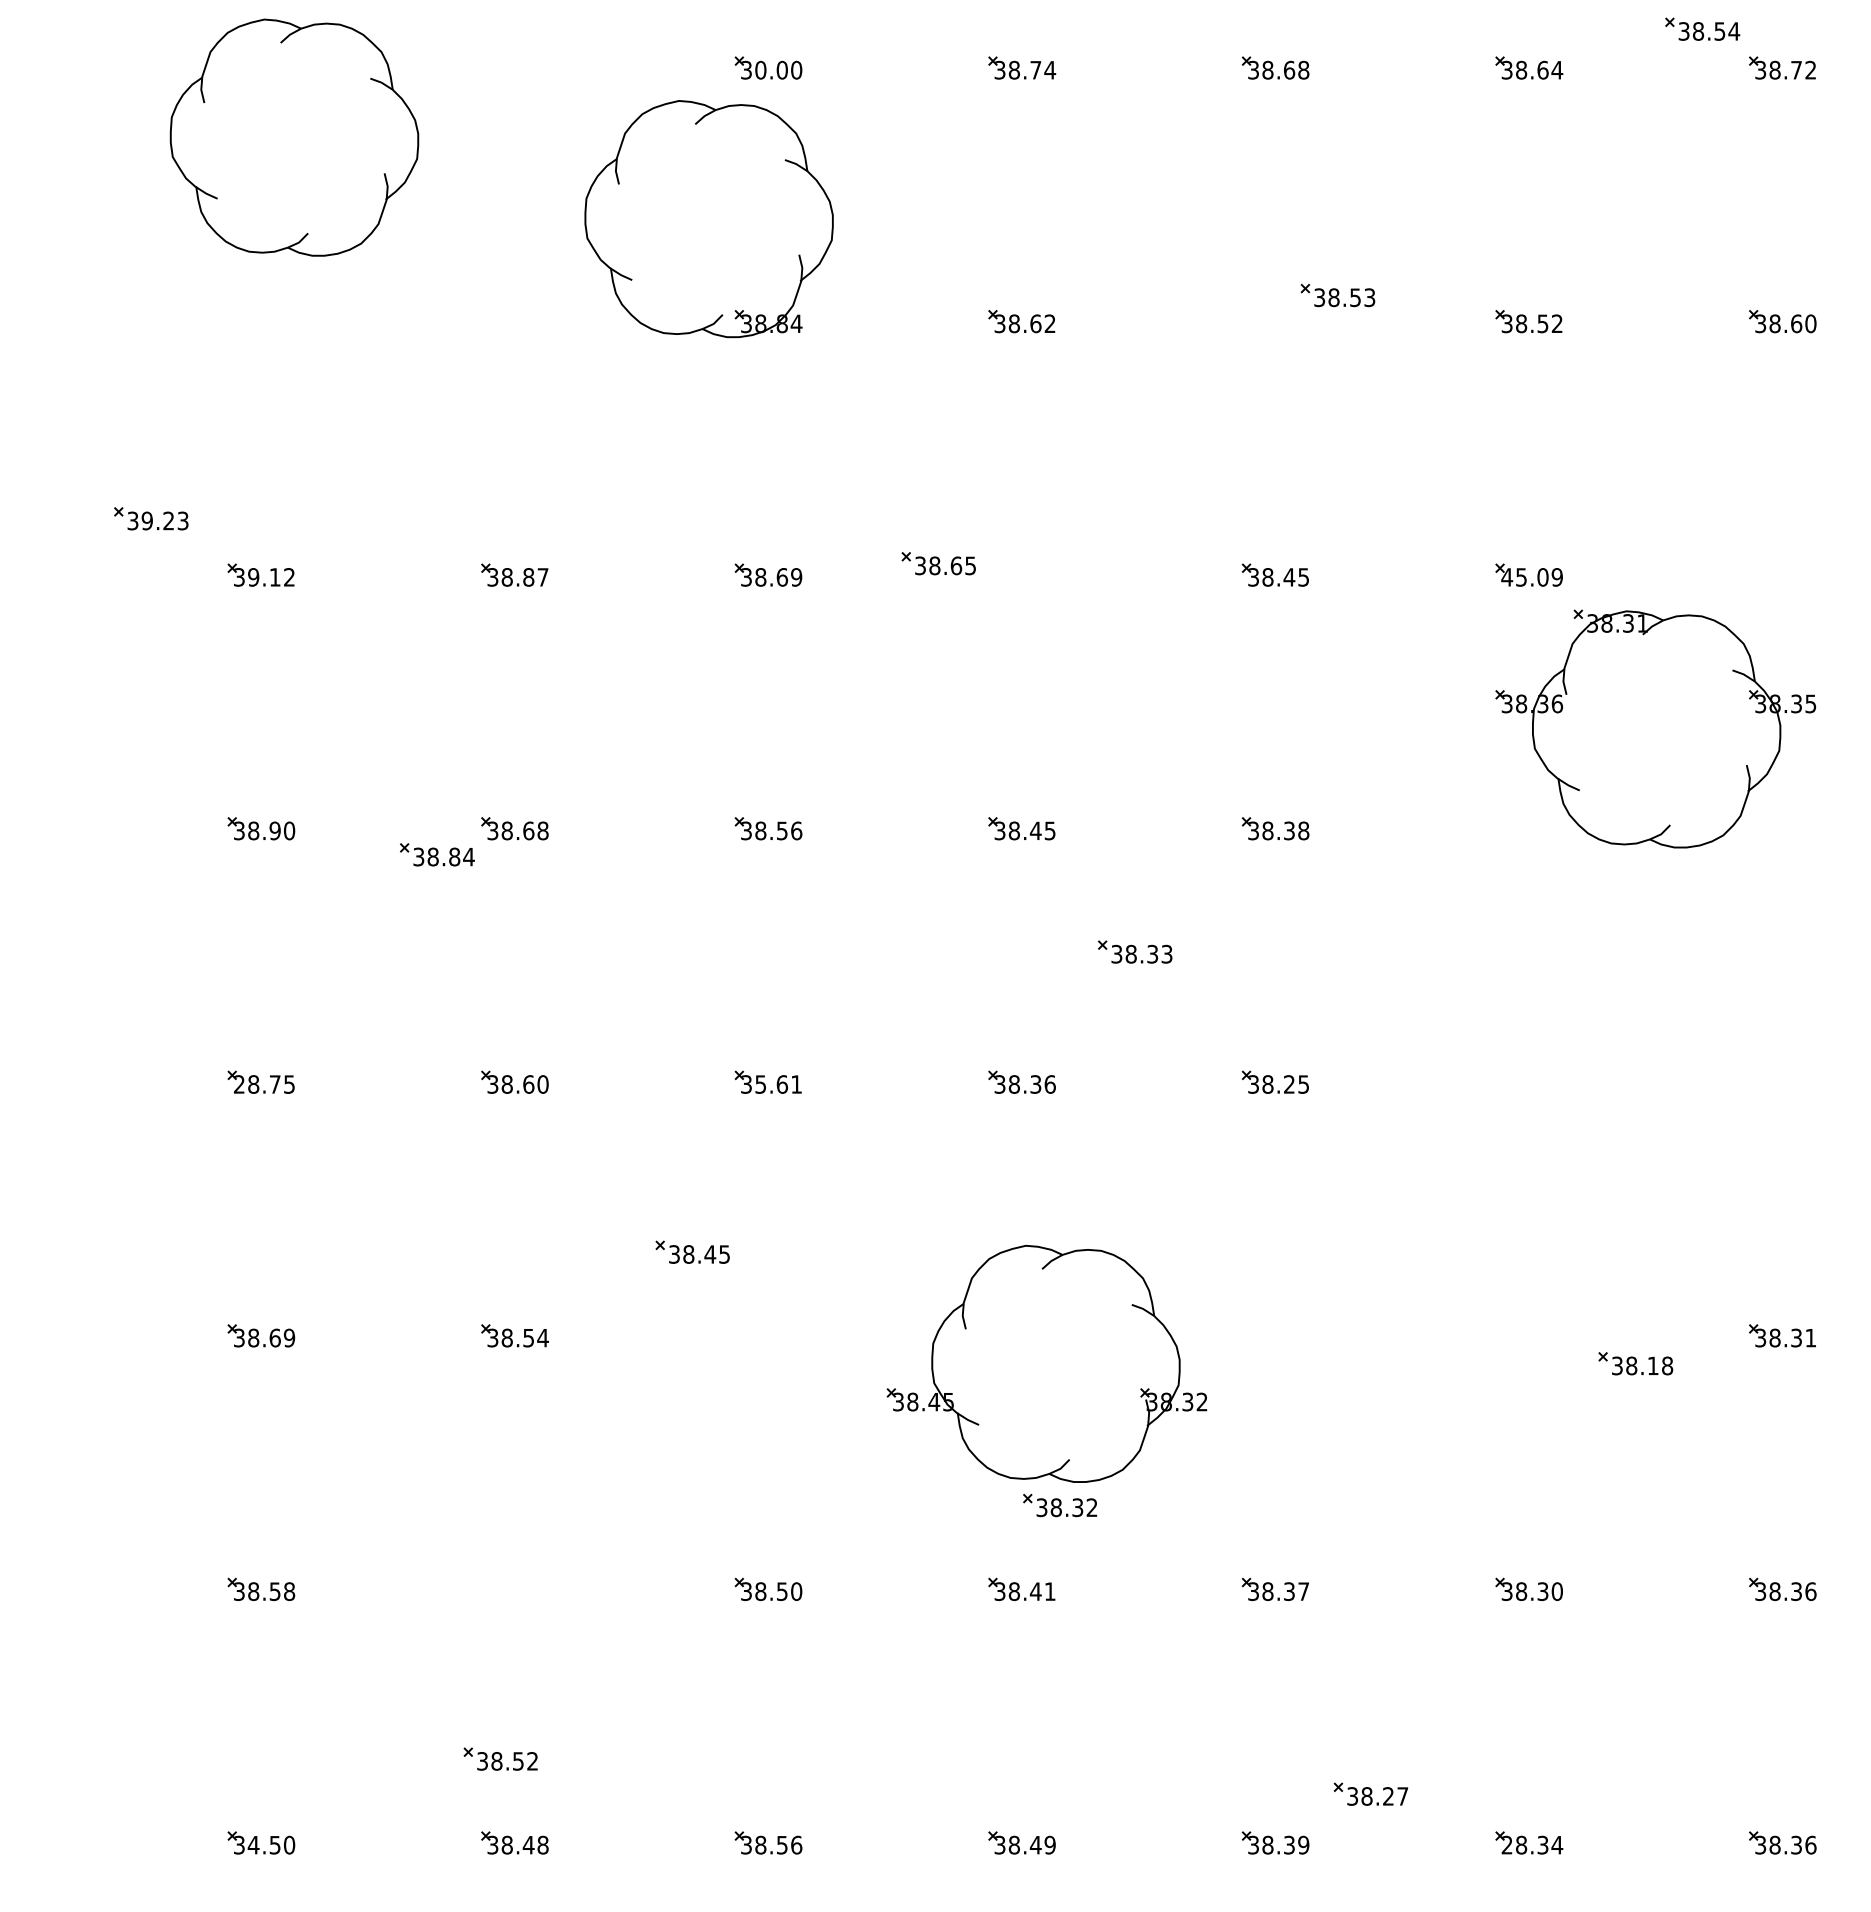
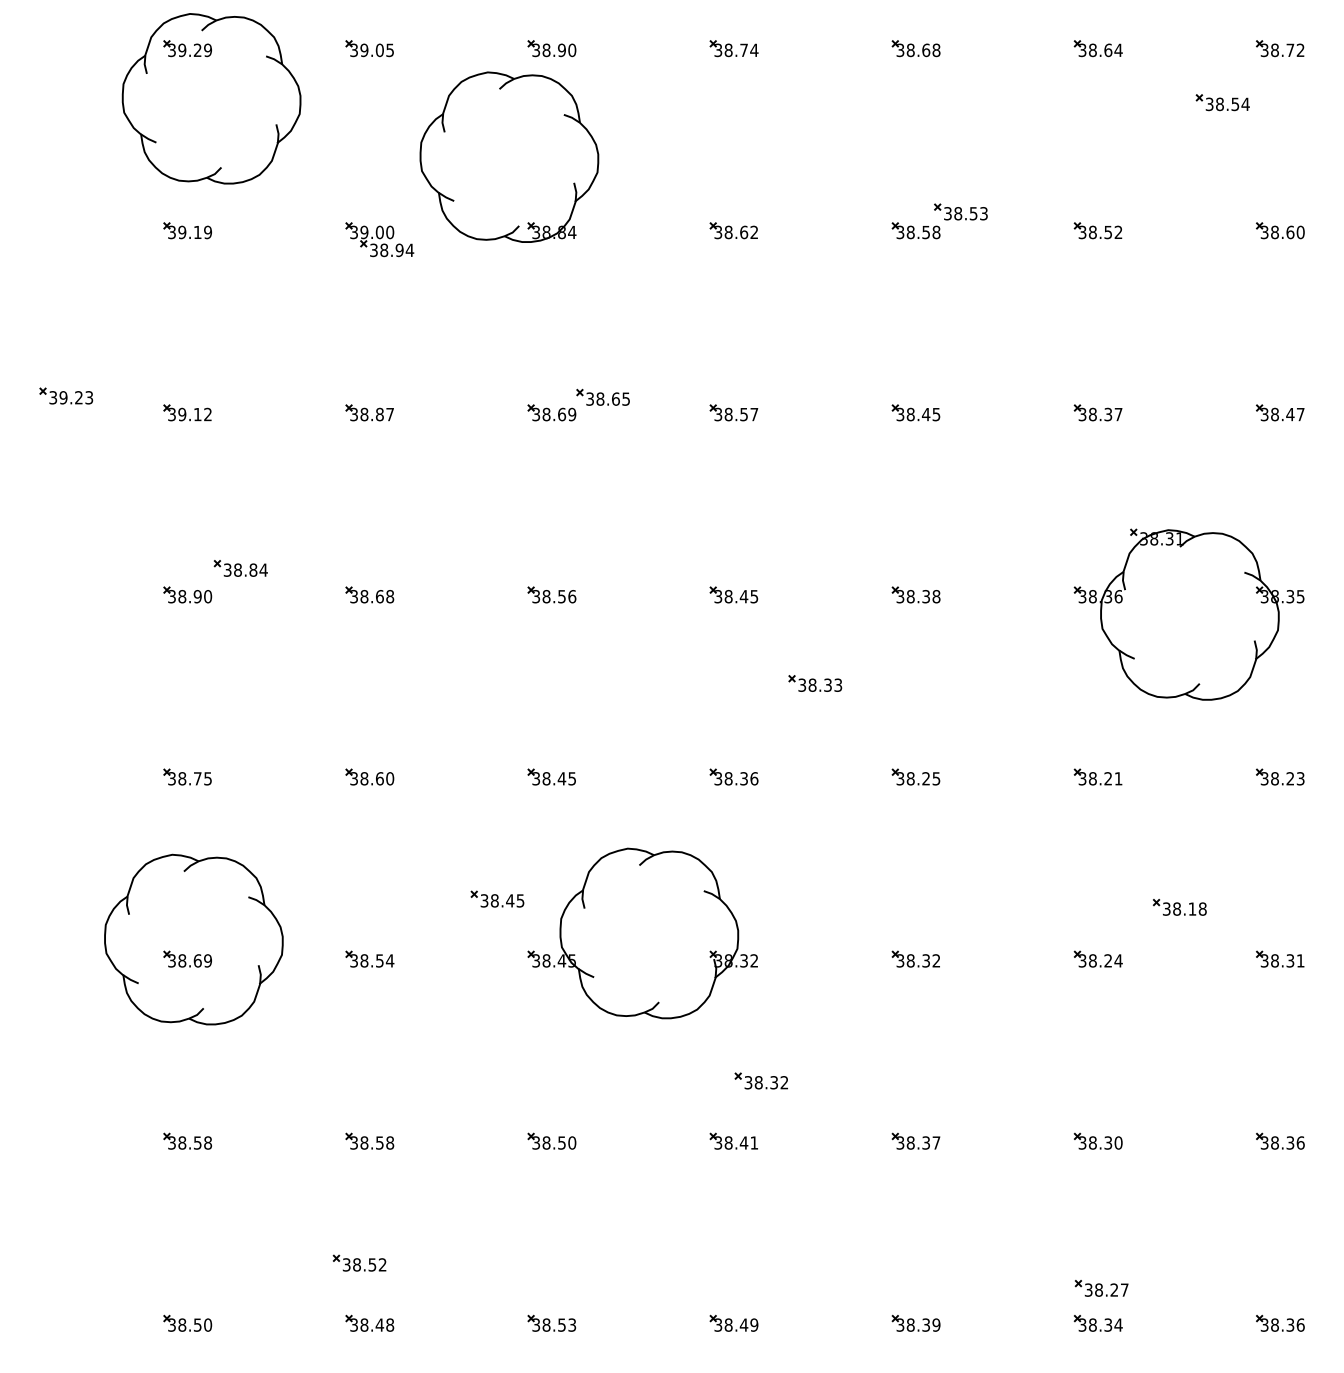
part: (1702, 28) -> (1222, 102), moved
part: (261, 67) -> (187, 48), added
part: (514, 67) -> (369, 48), added
text: (771, 70) -> (554, 50), 30.00 -> 38.90
part: (261, 321) -> (187, 230), added
part: (1275, 321) -> (916, 230), added
part: (528, 334) -> (379, 240), added
part: (151, 518) -> (66, 395), moved
part: (938, 563) -> (603, 397), moved
part: (1021, 574) -> (733, 412), added
part: (1782, 574) -> (1280, 412), added
text: (1531, 577) -> (1100, 414), 45.09 -> 38.37
part: (1655, 728) -> (1189, 614), moved
part: (437, 854) -> (241, 568), moved
part: (1528, 1081) -> (1097, 776), added
part: (1782, 1081) -> (1280, 776), added
text: (239, 1084) -> (172, 778), 28.75 -> 38.75
text: (778, 1084) -> (559, 778), 35.61 -> 38.45
part: (269, 1308) -> (193, 939), added
part: (1274, 1335) -> (915, 959), added
part: (1529, 1335) -> (1098, 959), added
part: (1046, 1363) -> (642, 933), moved
part: (1635, 1363) -> (1179, 907), moved
part: (514, 1588) -> (369, 1140), added
part: (1370, 1793) -> (1101, 1287), moved
text: (253, 1844) -> (182, 1324), 34.50 -> 38.50
text: (796, 1844) -> (572, 1324), 38.56 -> 38.53
text: (1506, 1845) -> (1082, 1325), 28.34 -> 38.34

